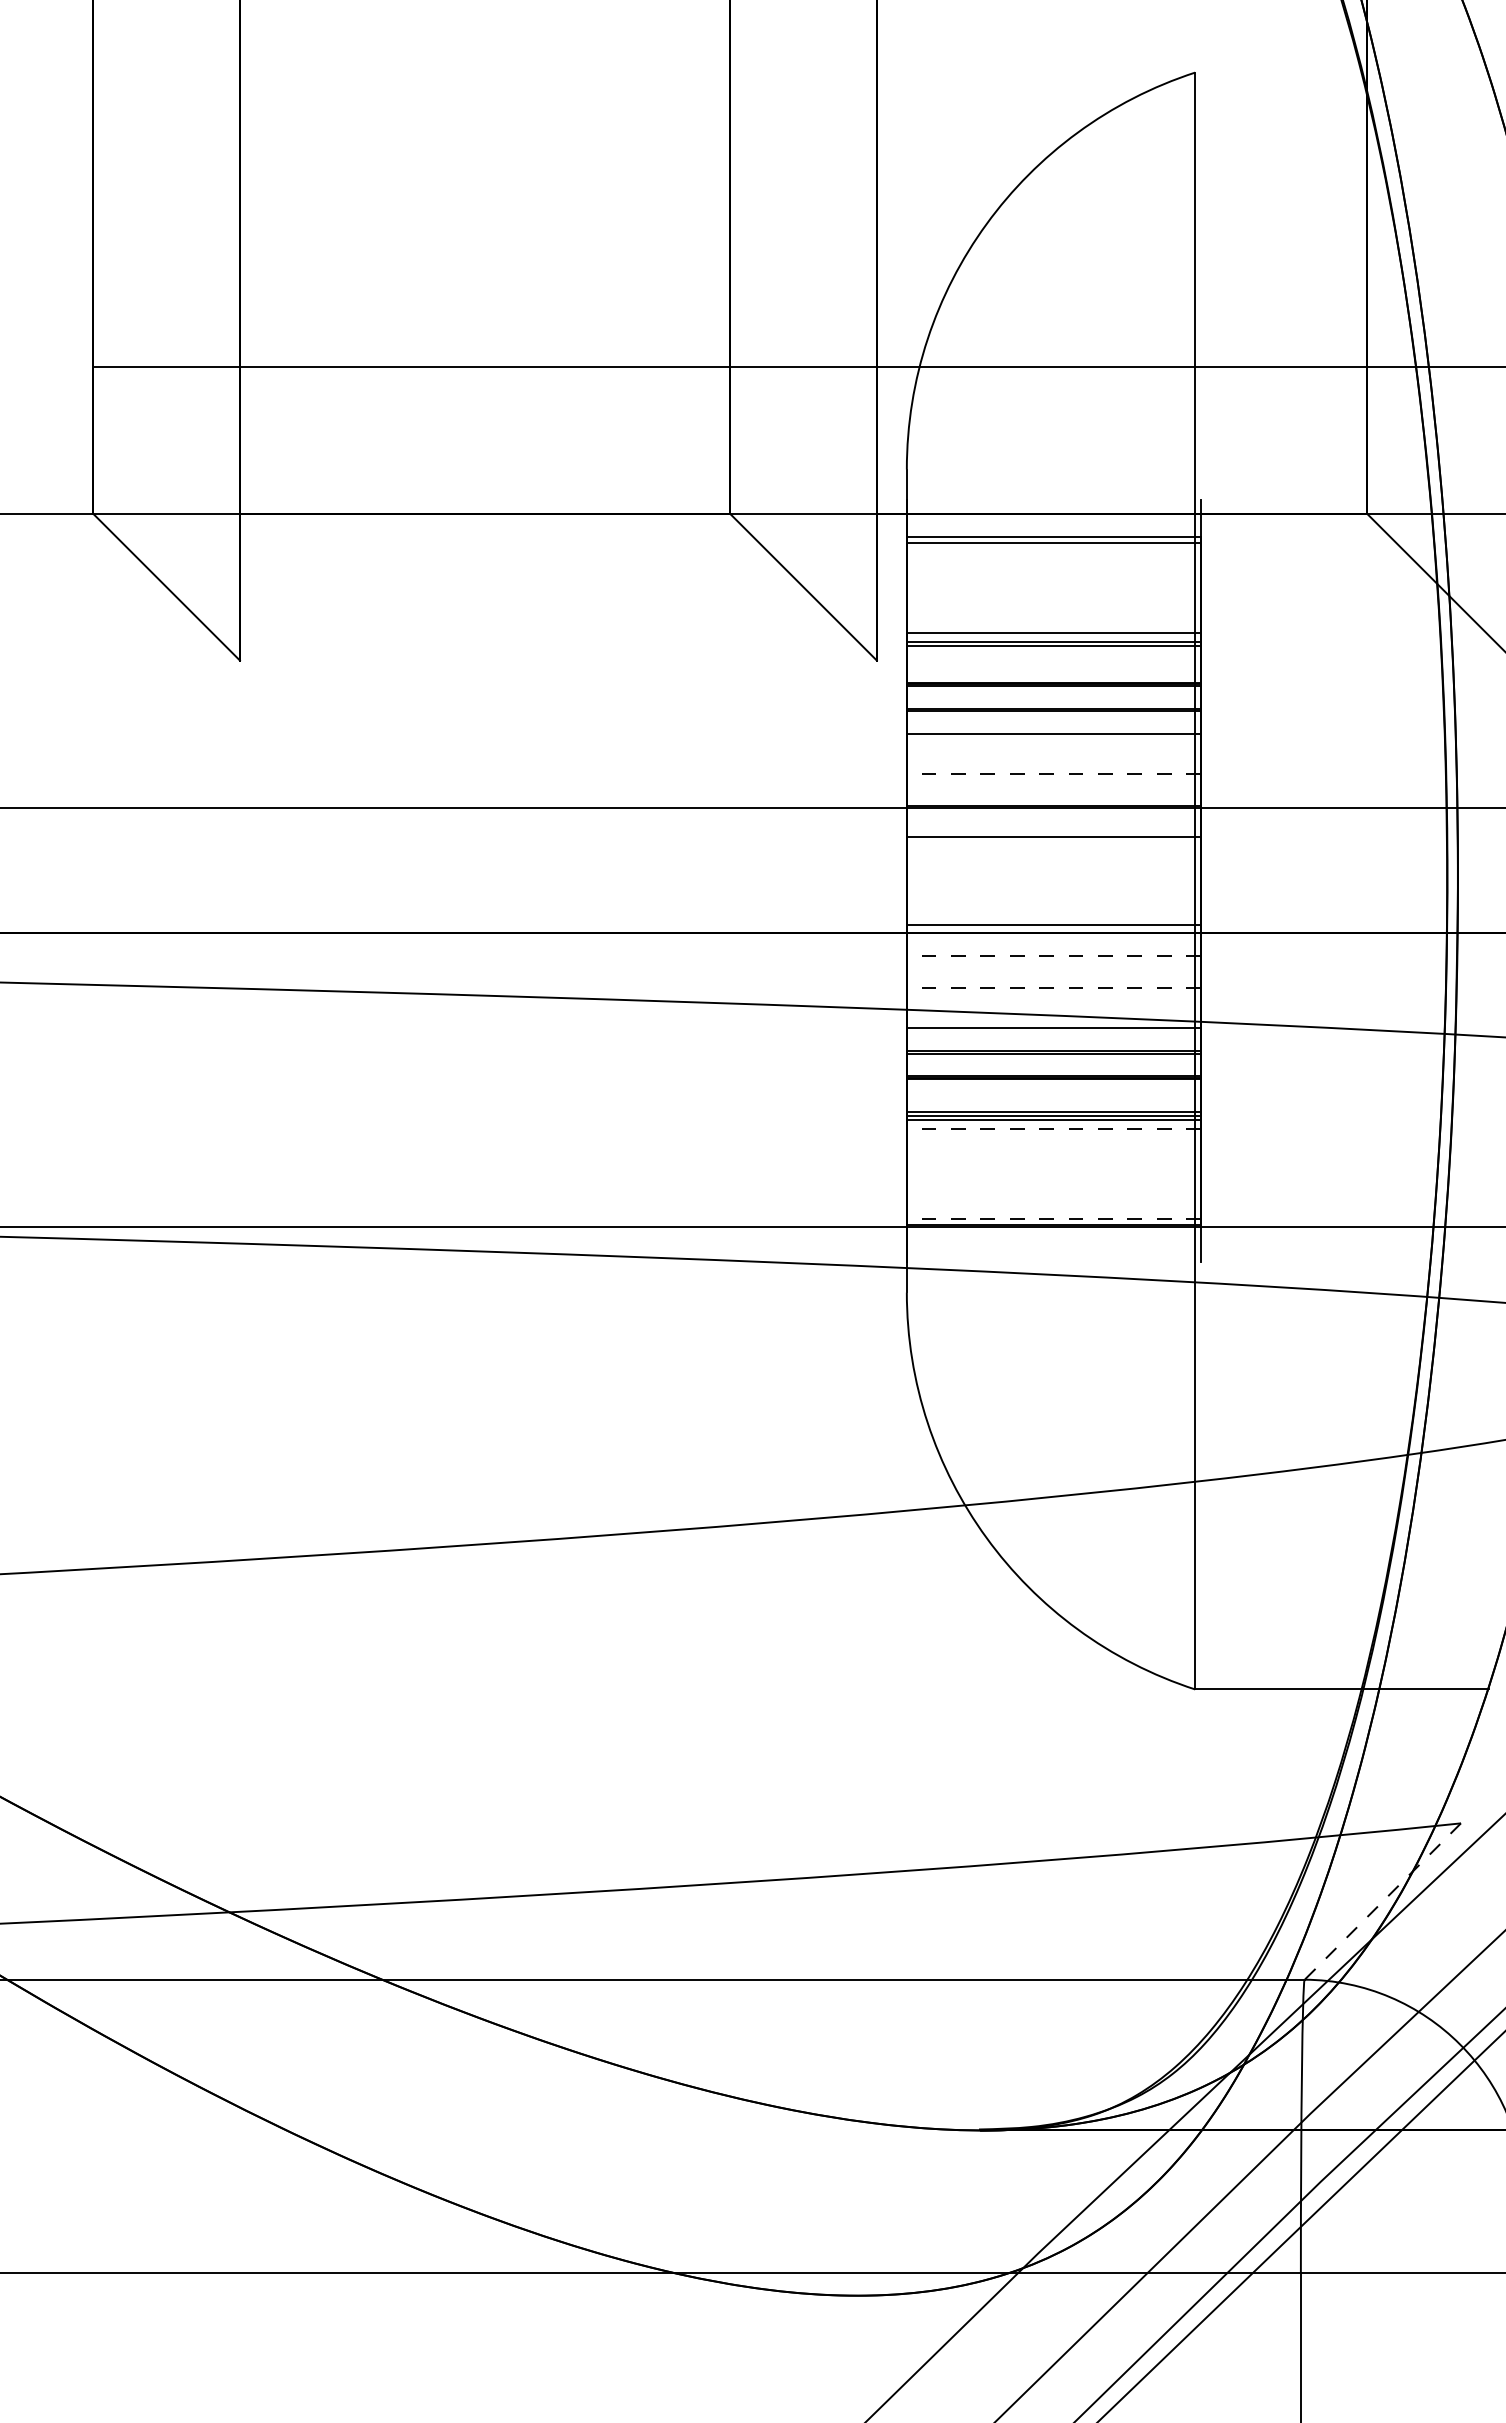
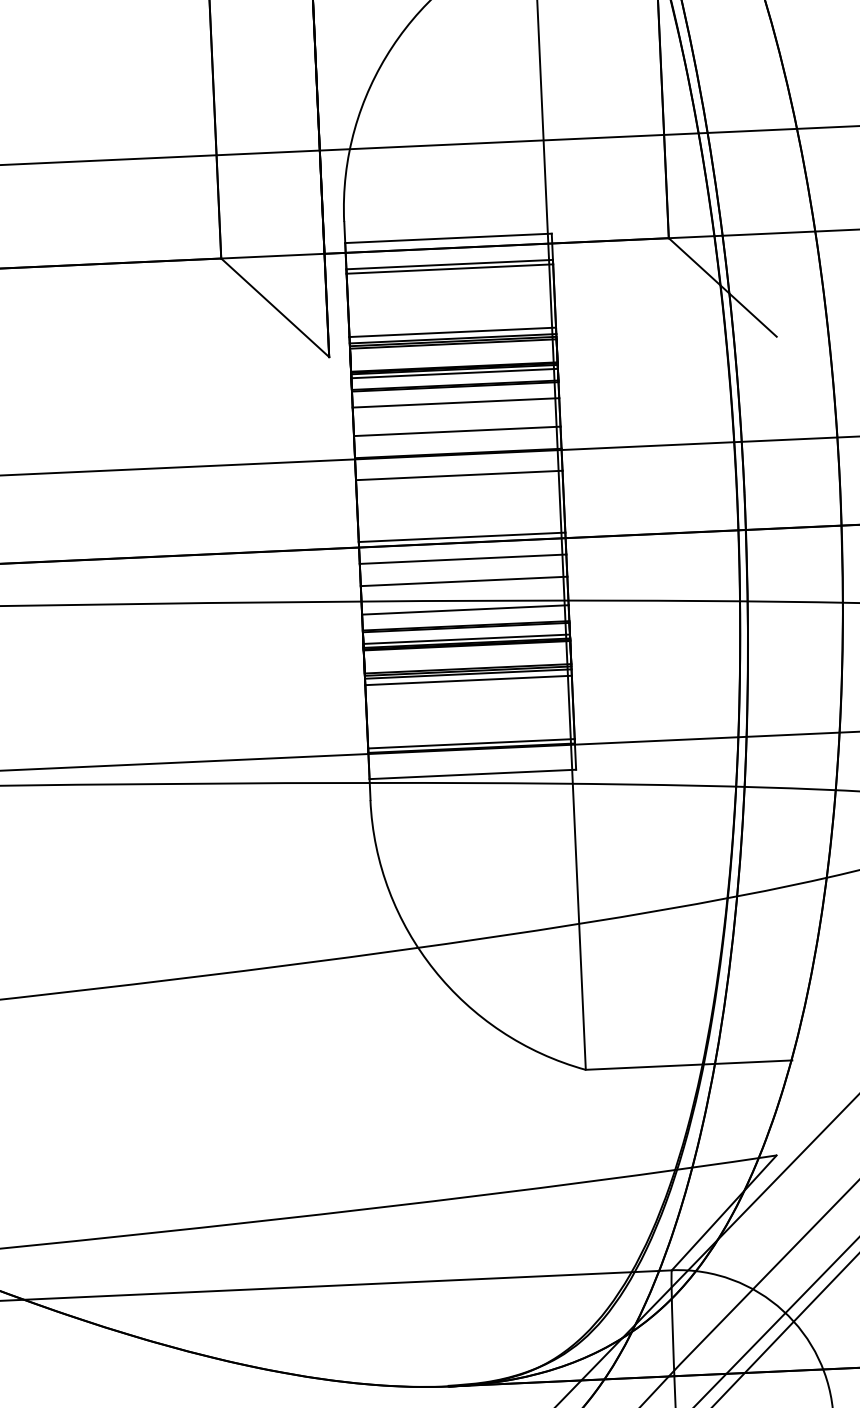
line: (1053, 499) -> (448, 238), added
line: (1053, 649) -> (452, 343), added
line: (1053, 692) -> (454, 373), added
line: (1053, 774) -> (456, 431), dashed -> solid
line: (1053, 956) -> (462, 559), dashed -> solid
line: (1053, 987) -> (463, 581), dashed -> solid
line: (1053, 1070) -> (466, 639), added
line: (1053, 1128) -> (468, 680), dashed -> solid
line: (1053, 1218) -> (471, 743), dashed -> solid
line: (1053, 1262) -> (472, 774), added
line: (1382, 1901) -> (724, 1212), dashed -> solid

